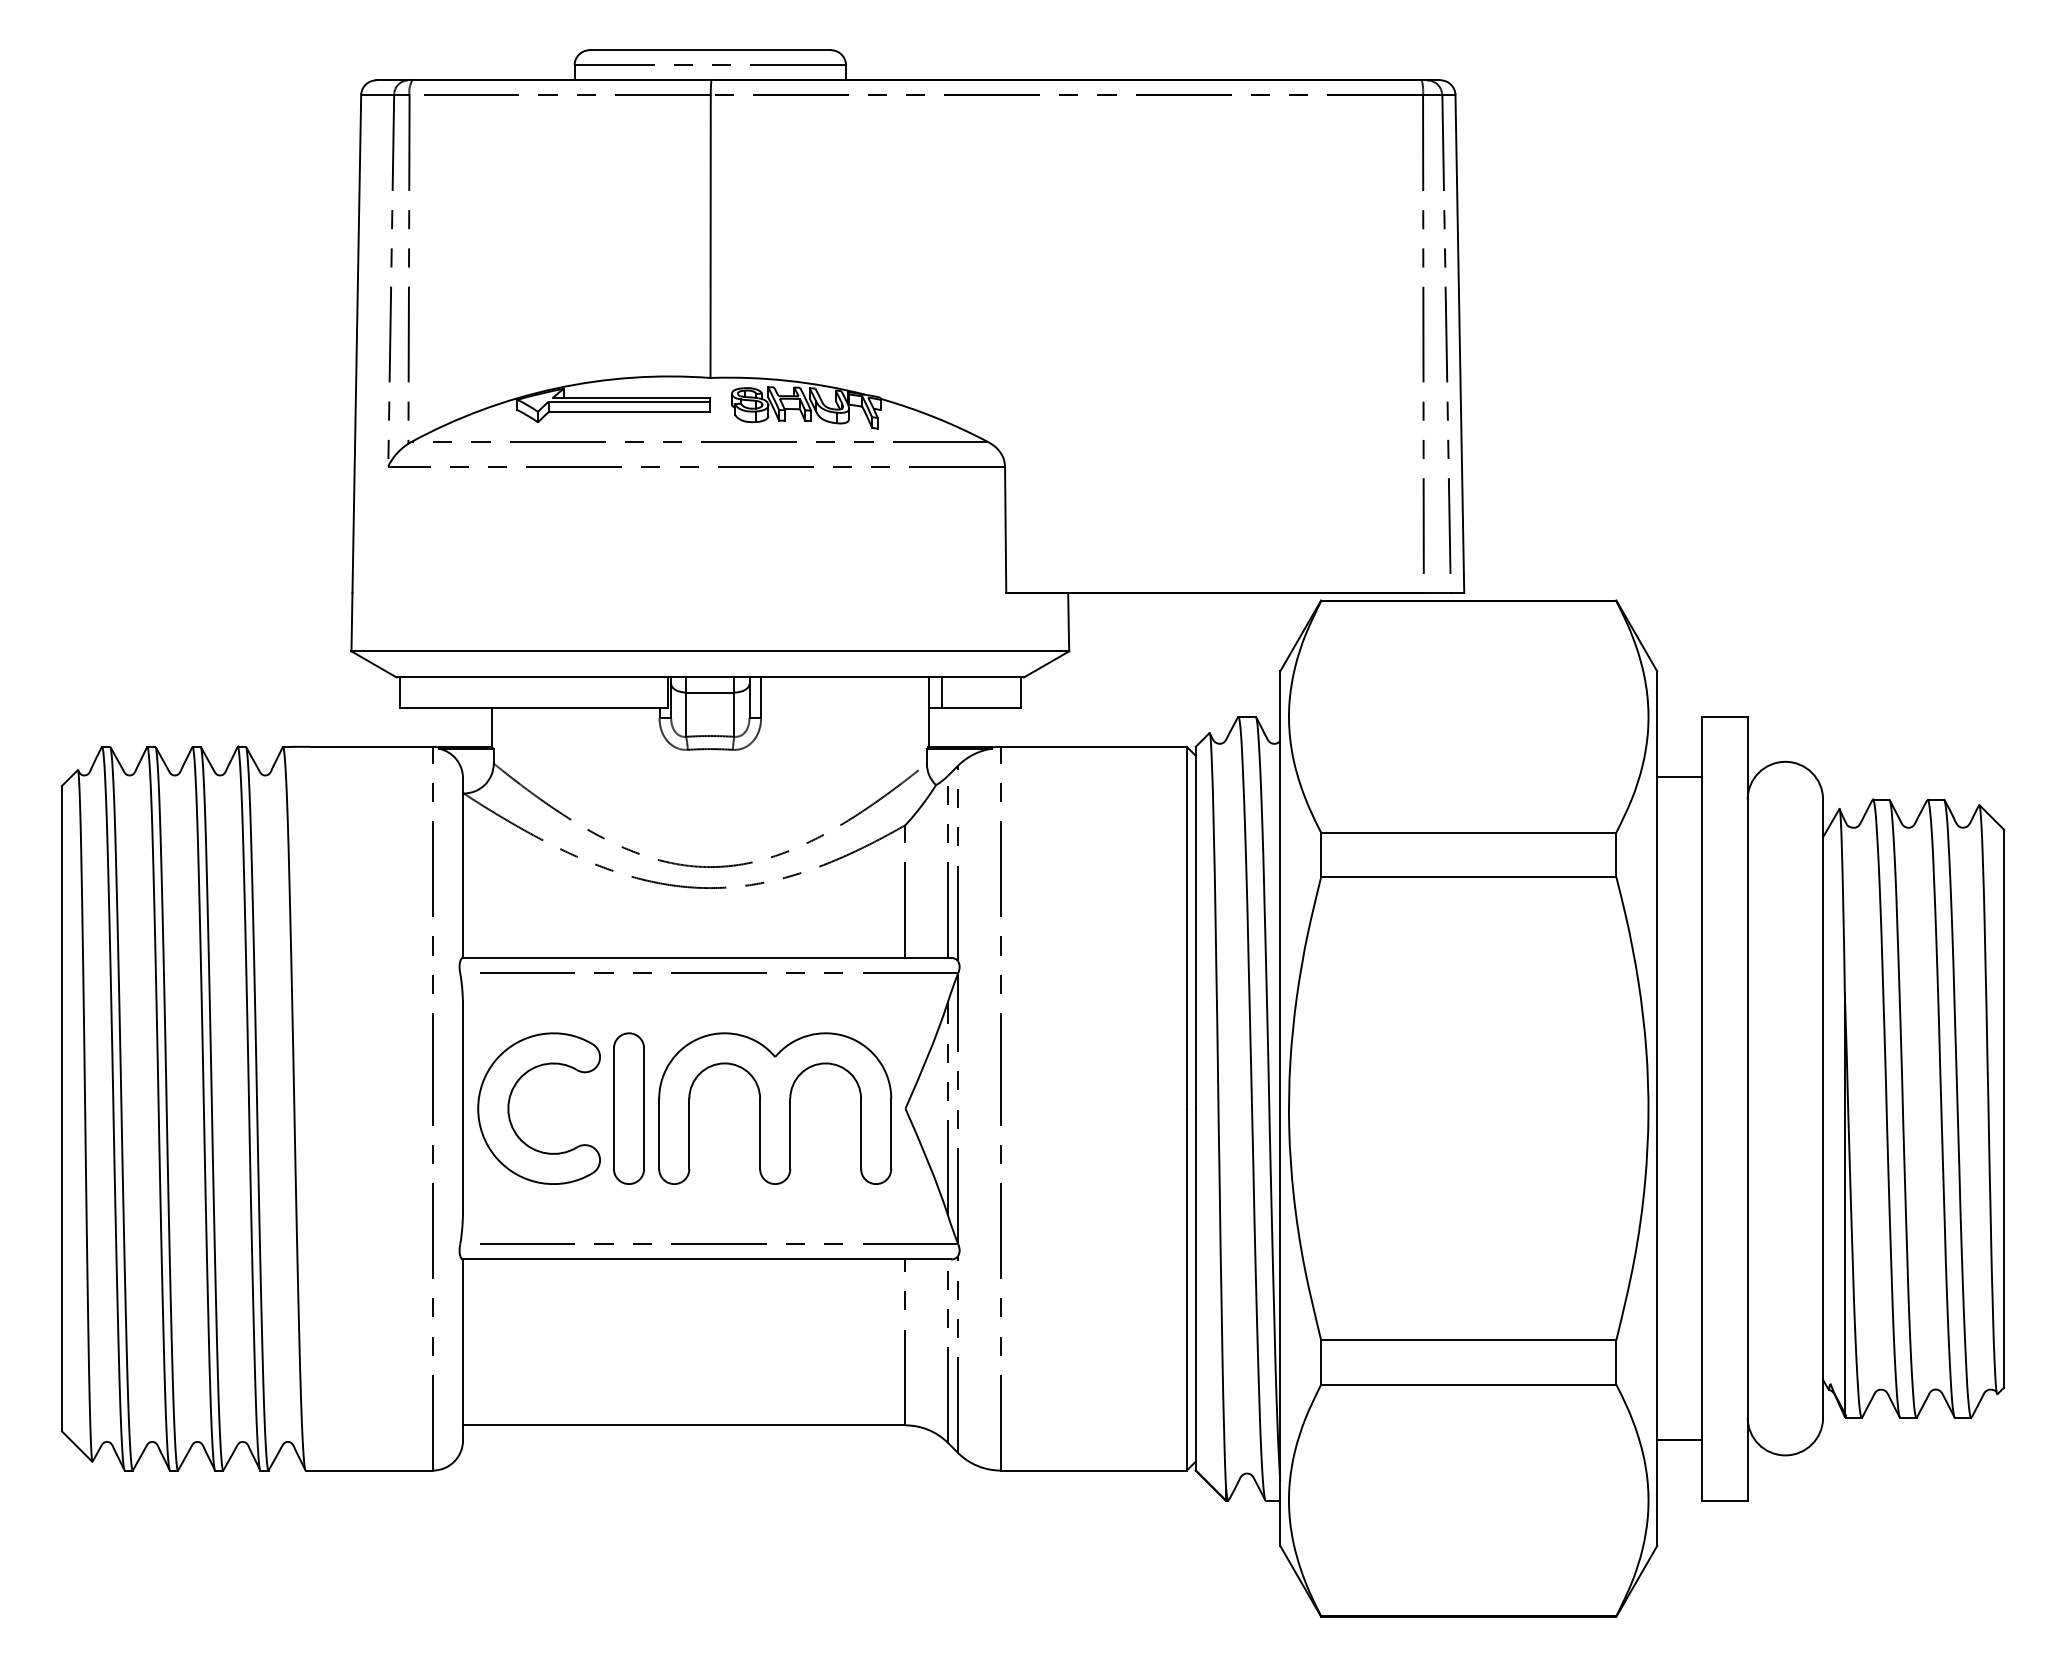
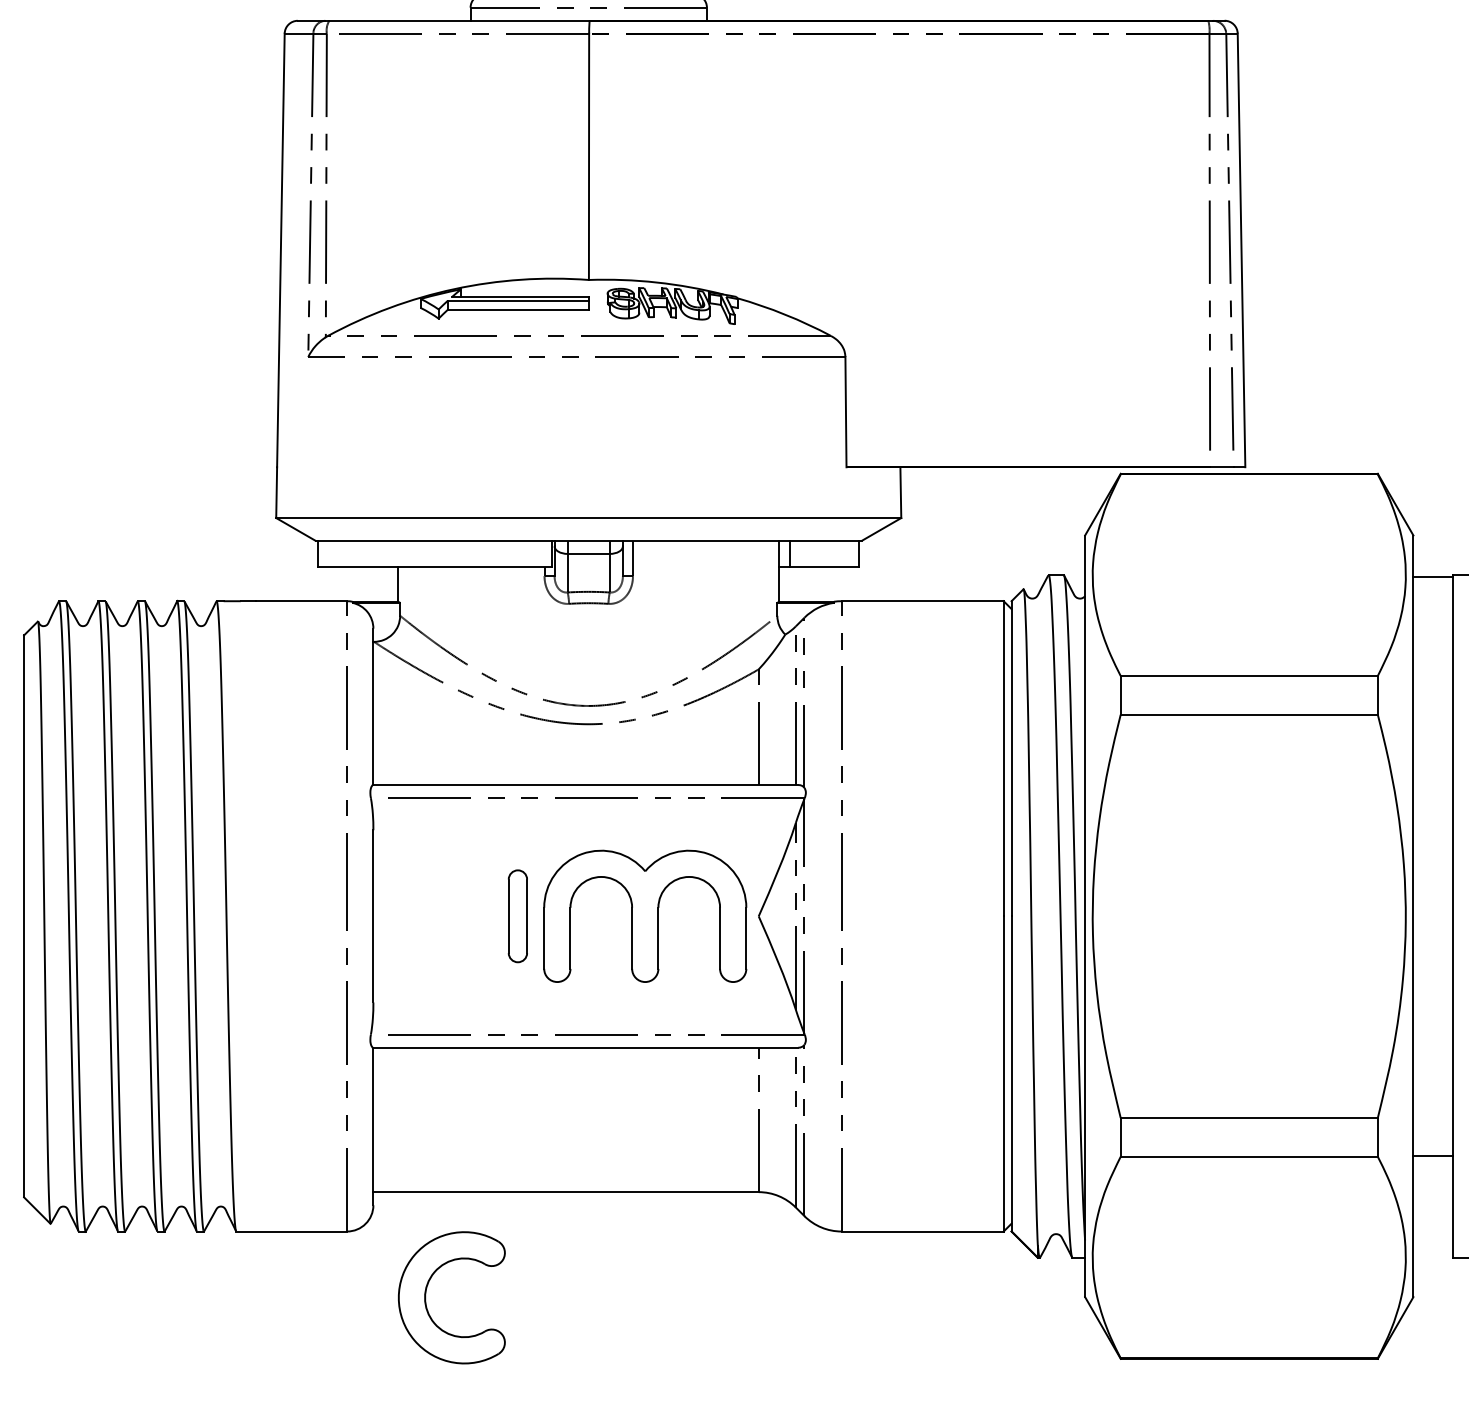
line: (1679, 776) -> (1432, 576), moved
part: (509, 1108) -> (426, 1297), moved
part: (628, 1108) -> (517, 916), size x0.7
line: (1679, 1440) -> (1432, 1155), moved

